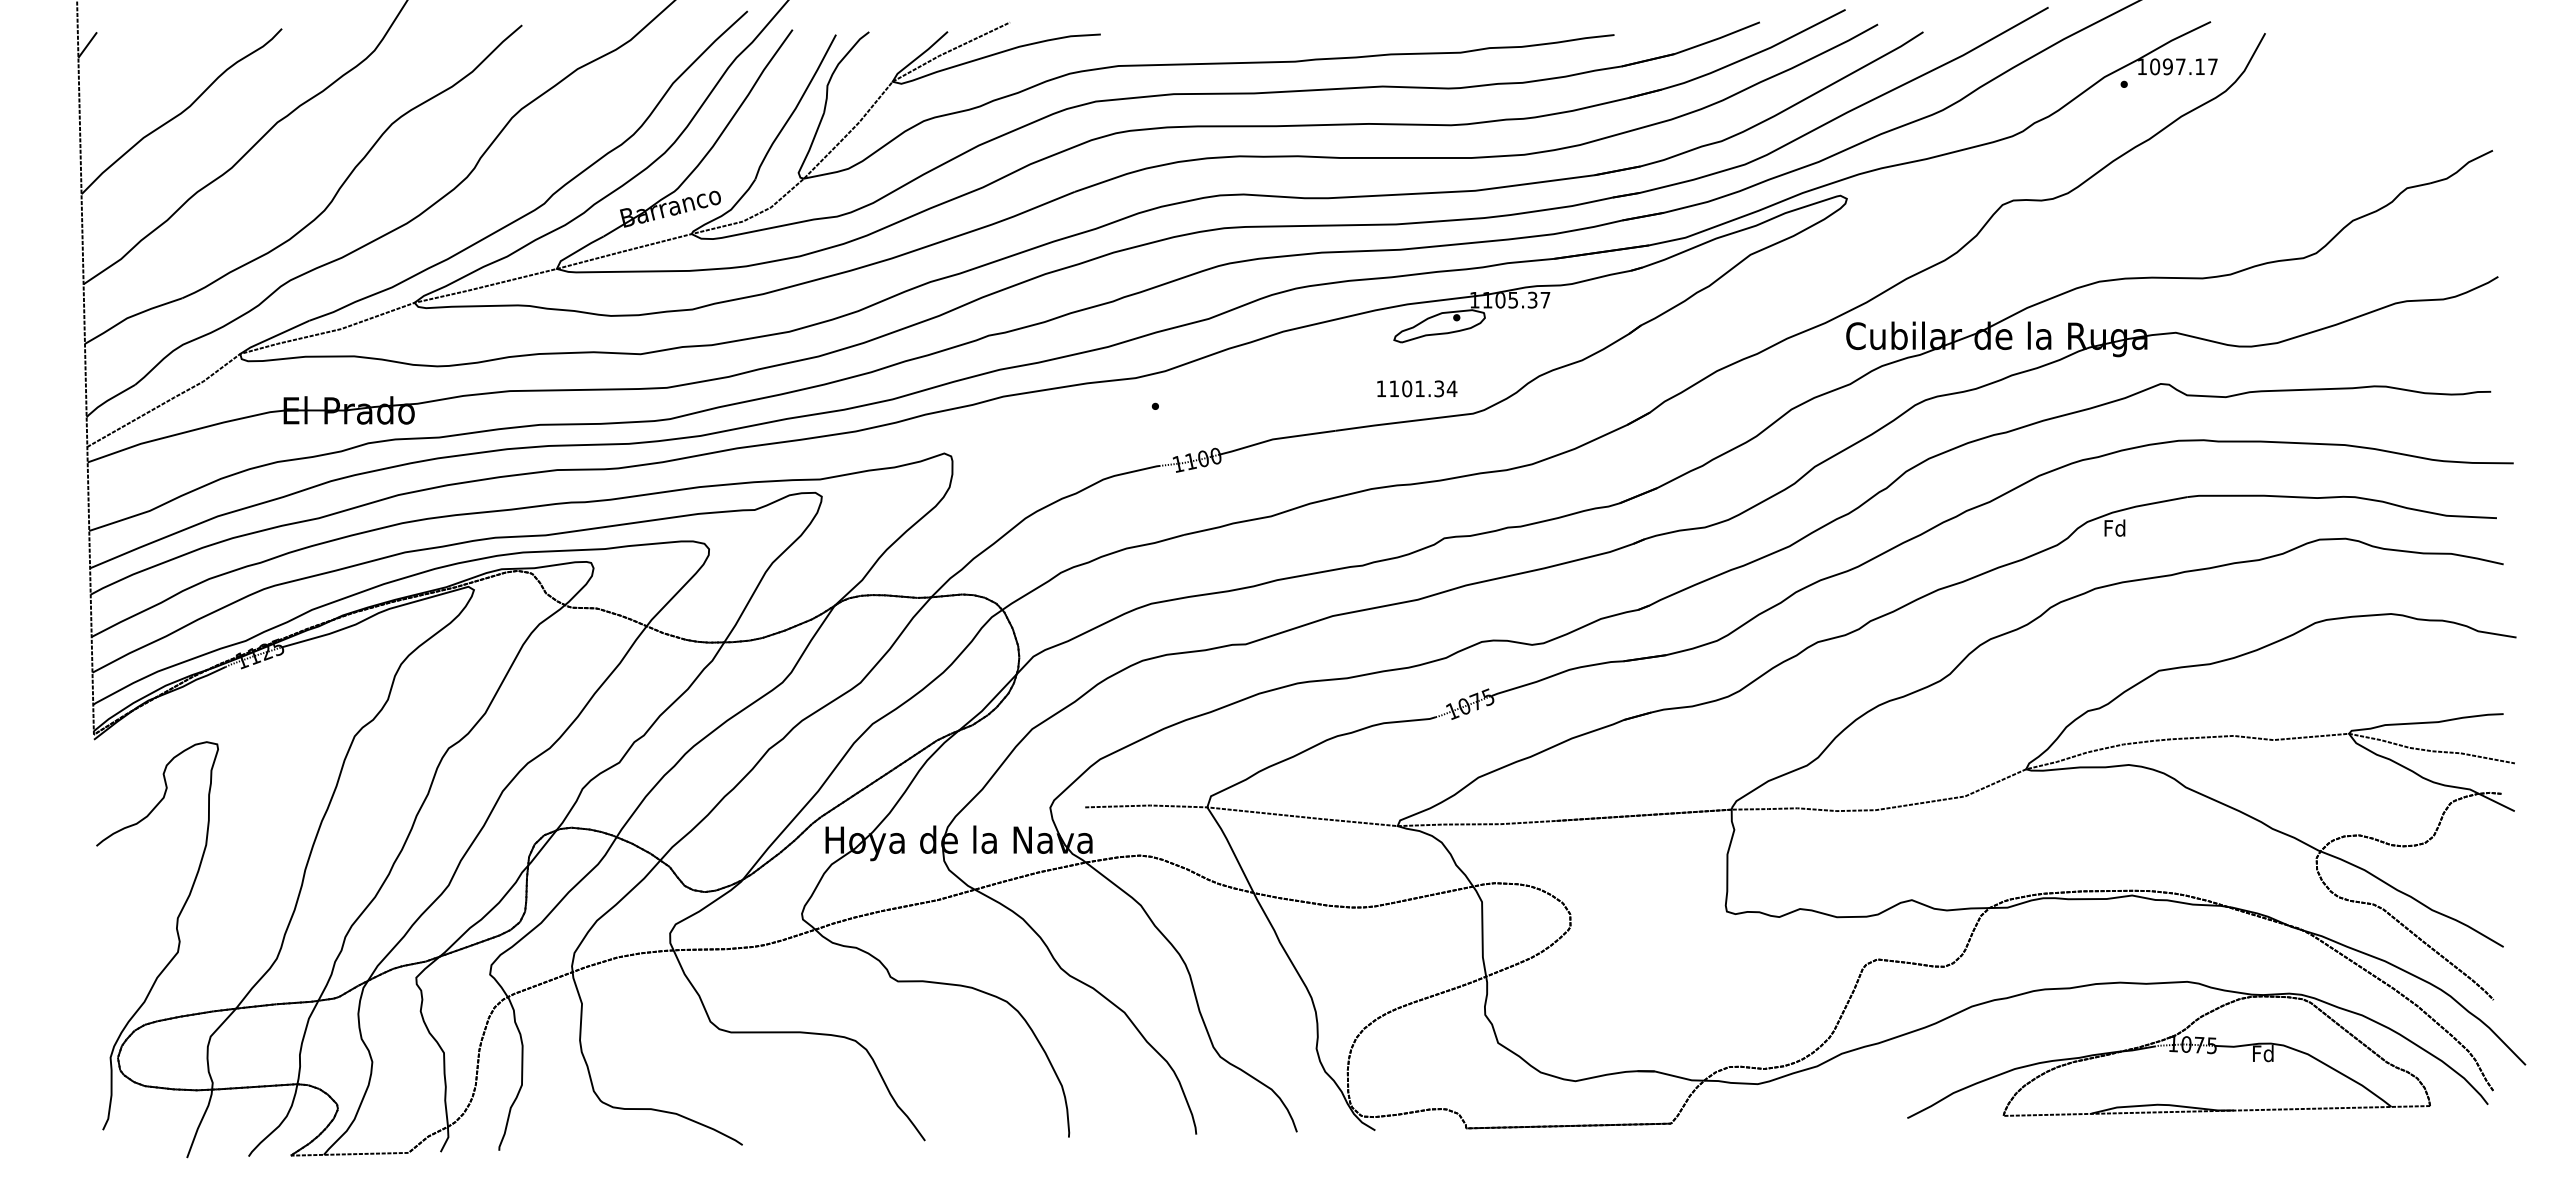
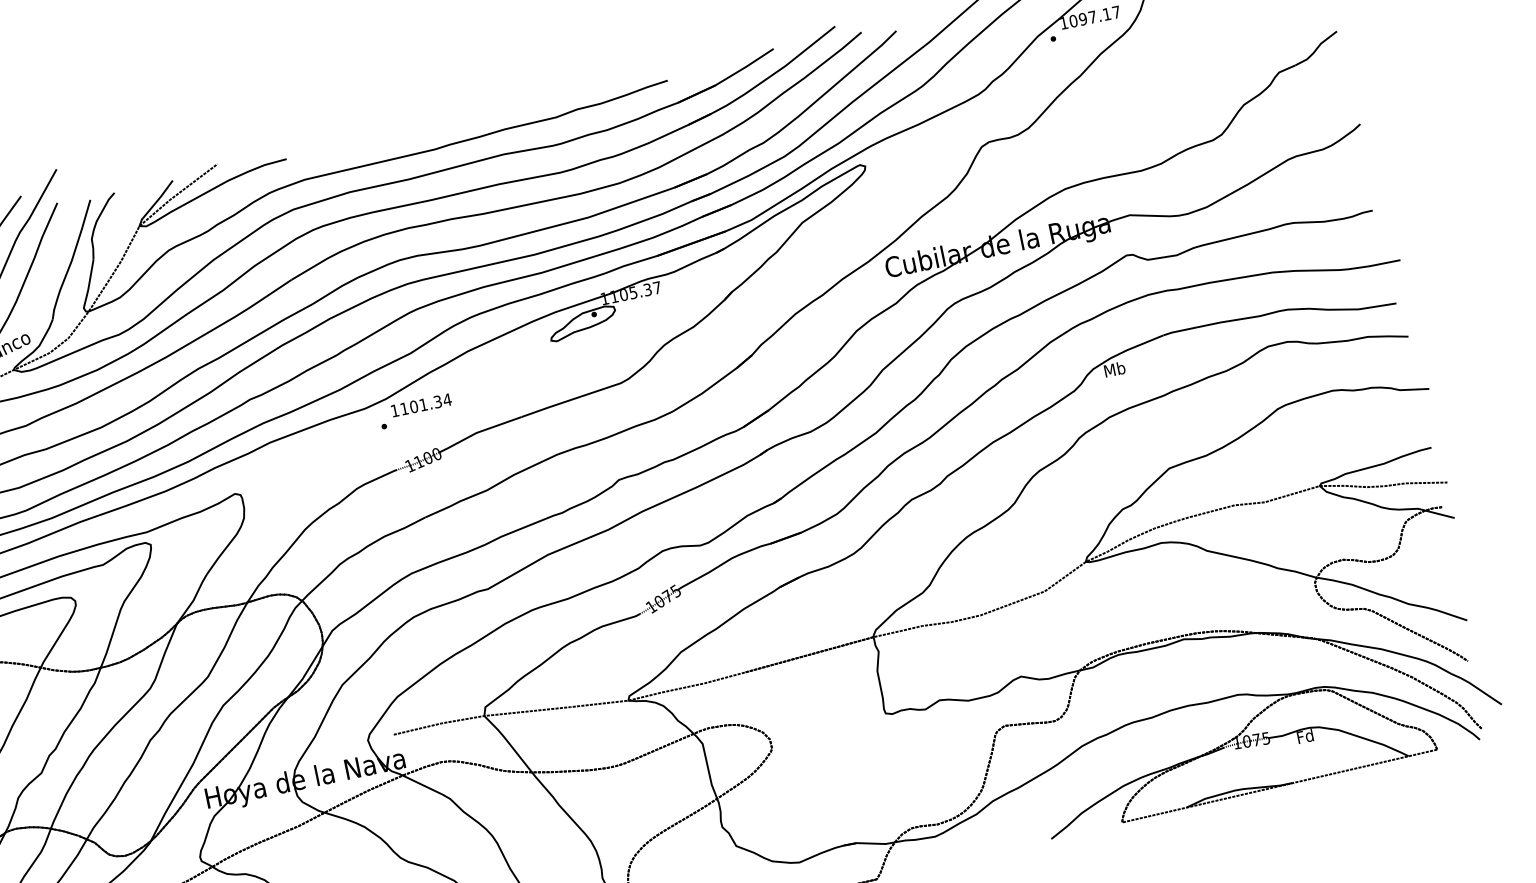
text: (1417, 388) -> (421, 404), moved
text: (2114, 527) -> (1114, 369), Fd -> Mb

